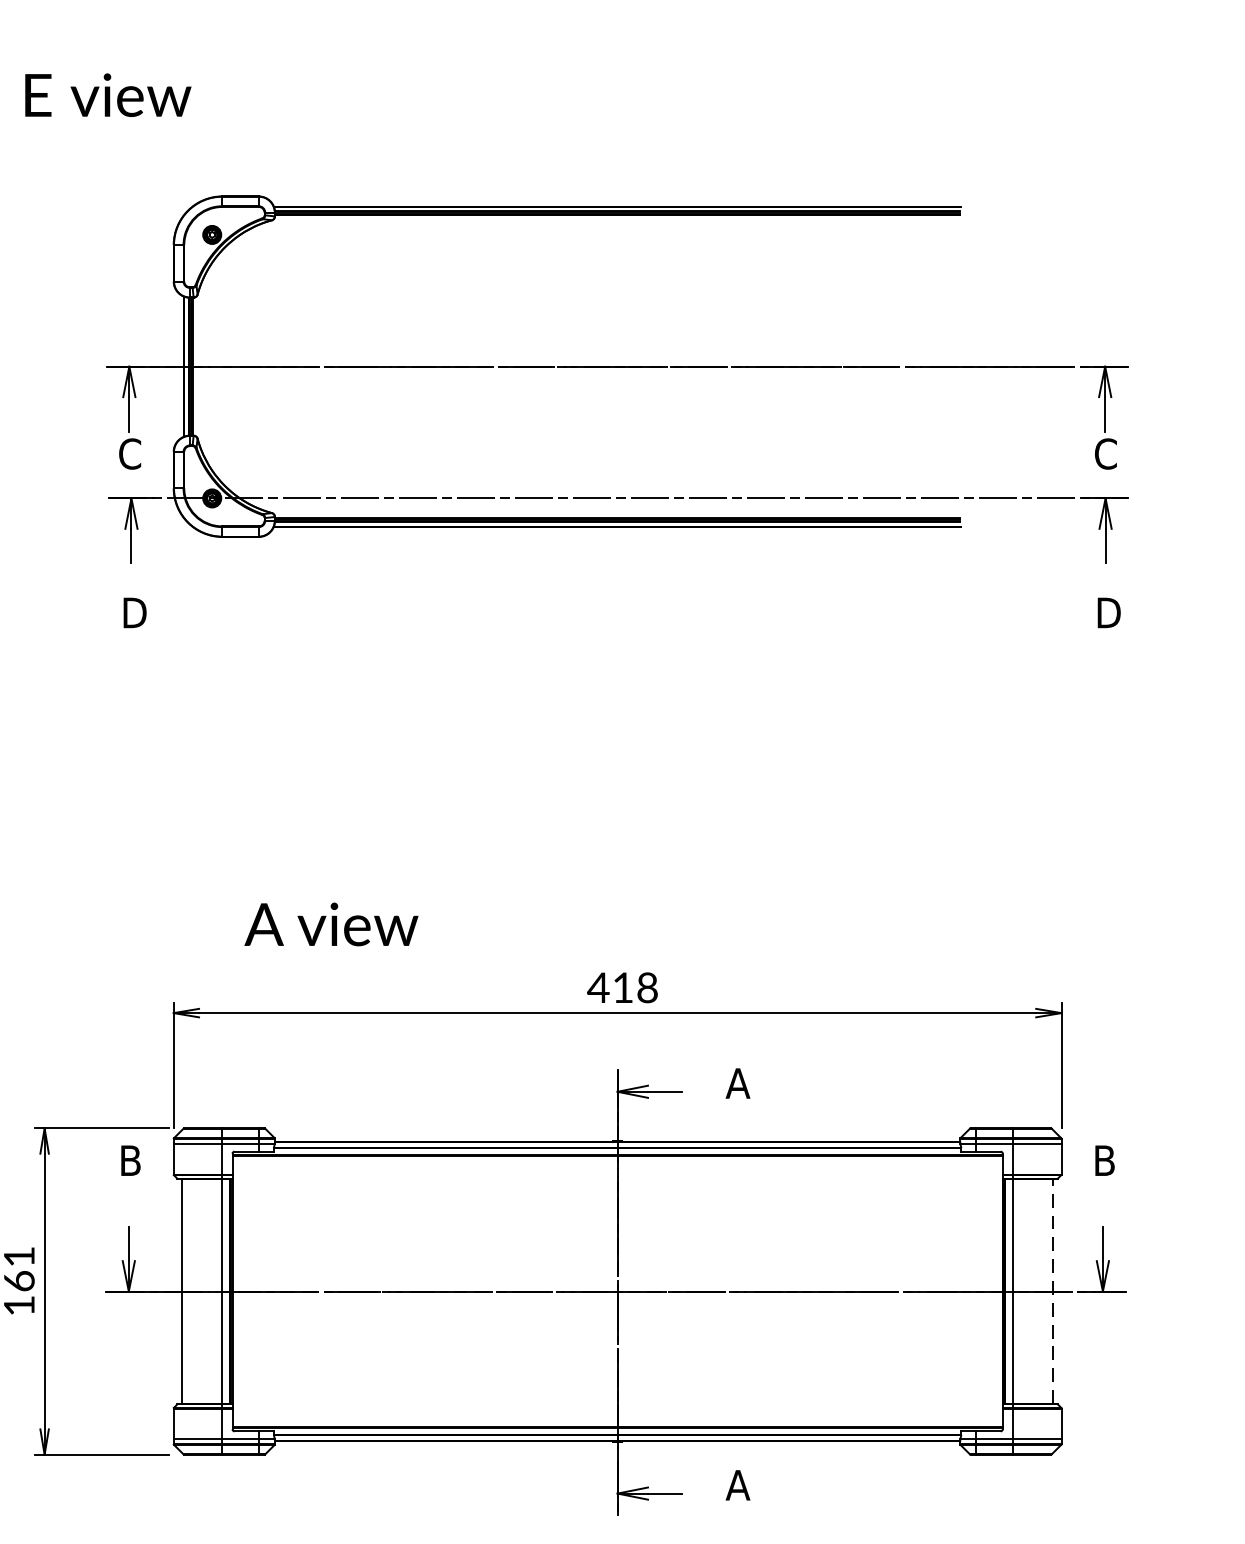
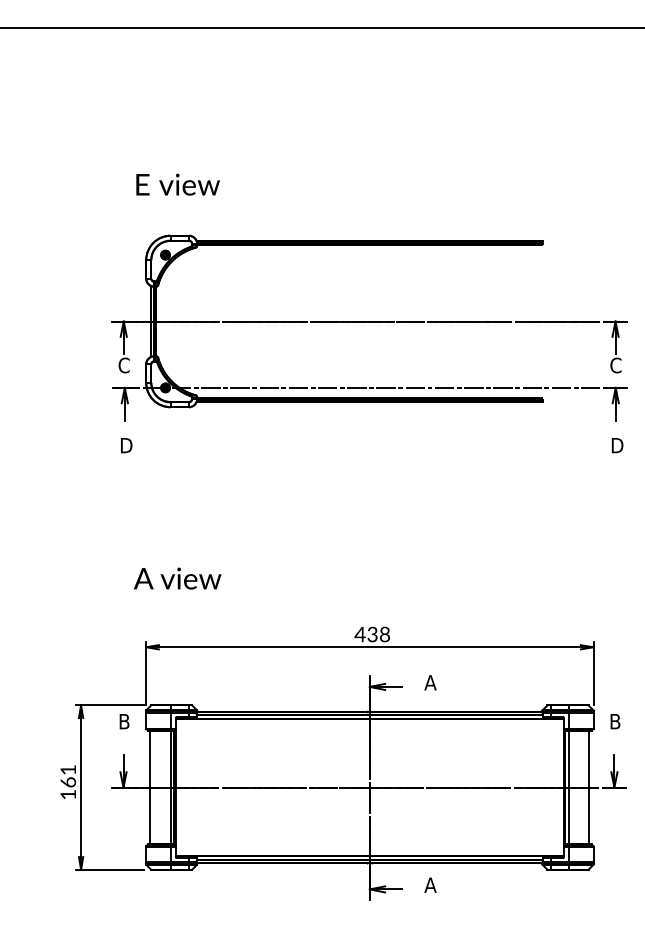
text: (106, 94) -> (177, 184), moved
text: (331, 924) -> (177, 578), moved
text: (622, 987) -> (372, 634), 418 -> 438
line: (1053, 1291) -> (589, 787), dashed -> solid

